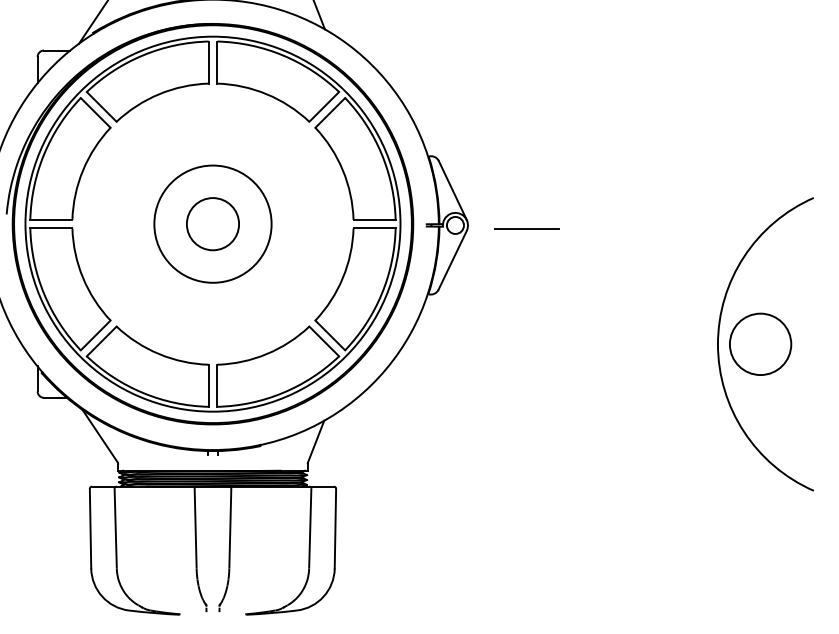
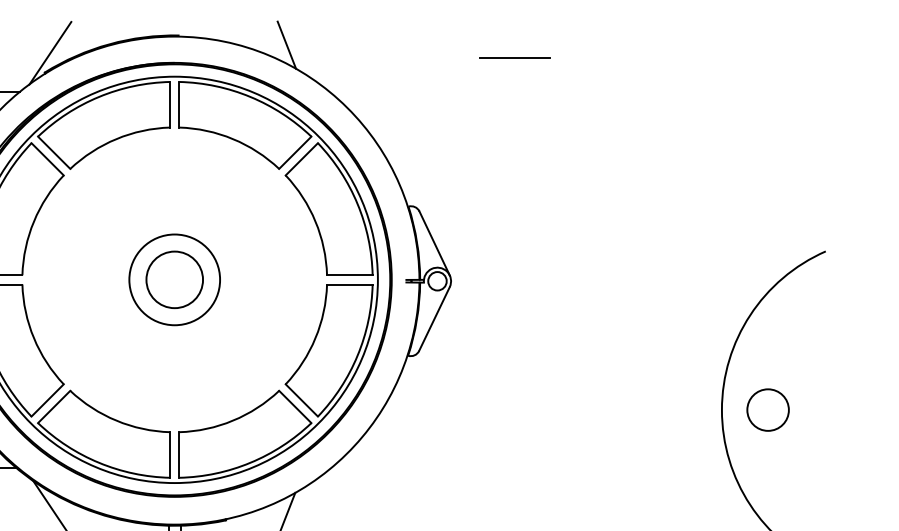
circle: (212, 224) -> (174, 280), size x0.71
line: (526, 228) -> (514, 57), moved
circle: (760, 344) -> (768, 410), size x0.62

